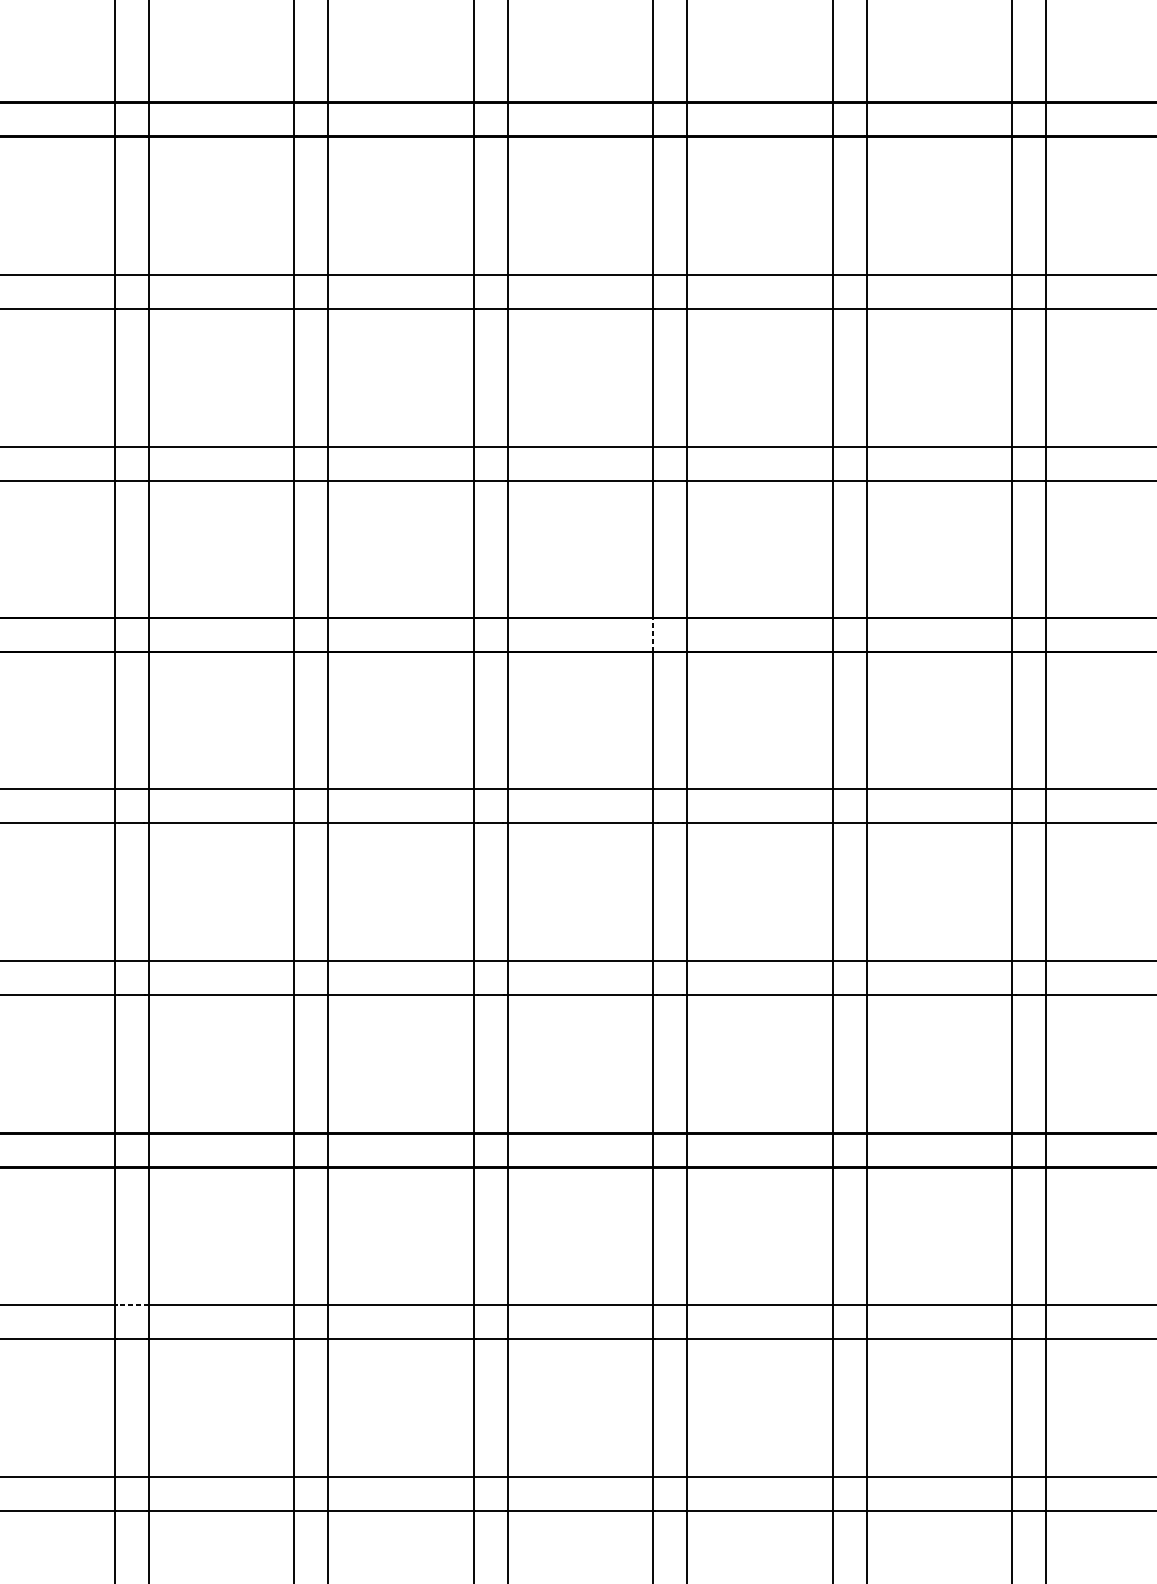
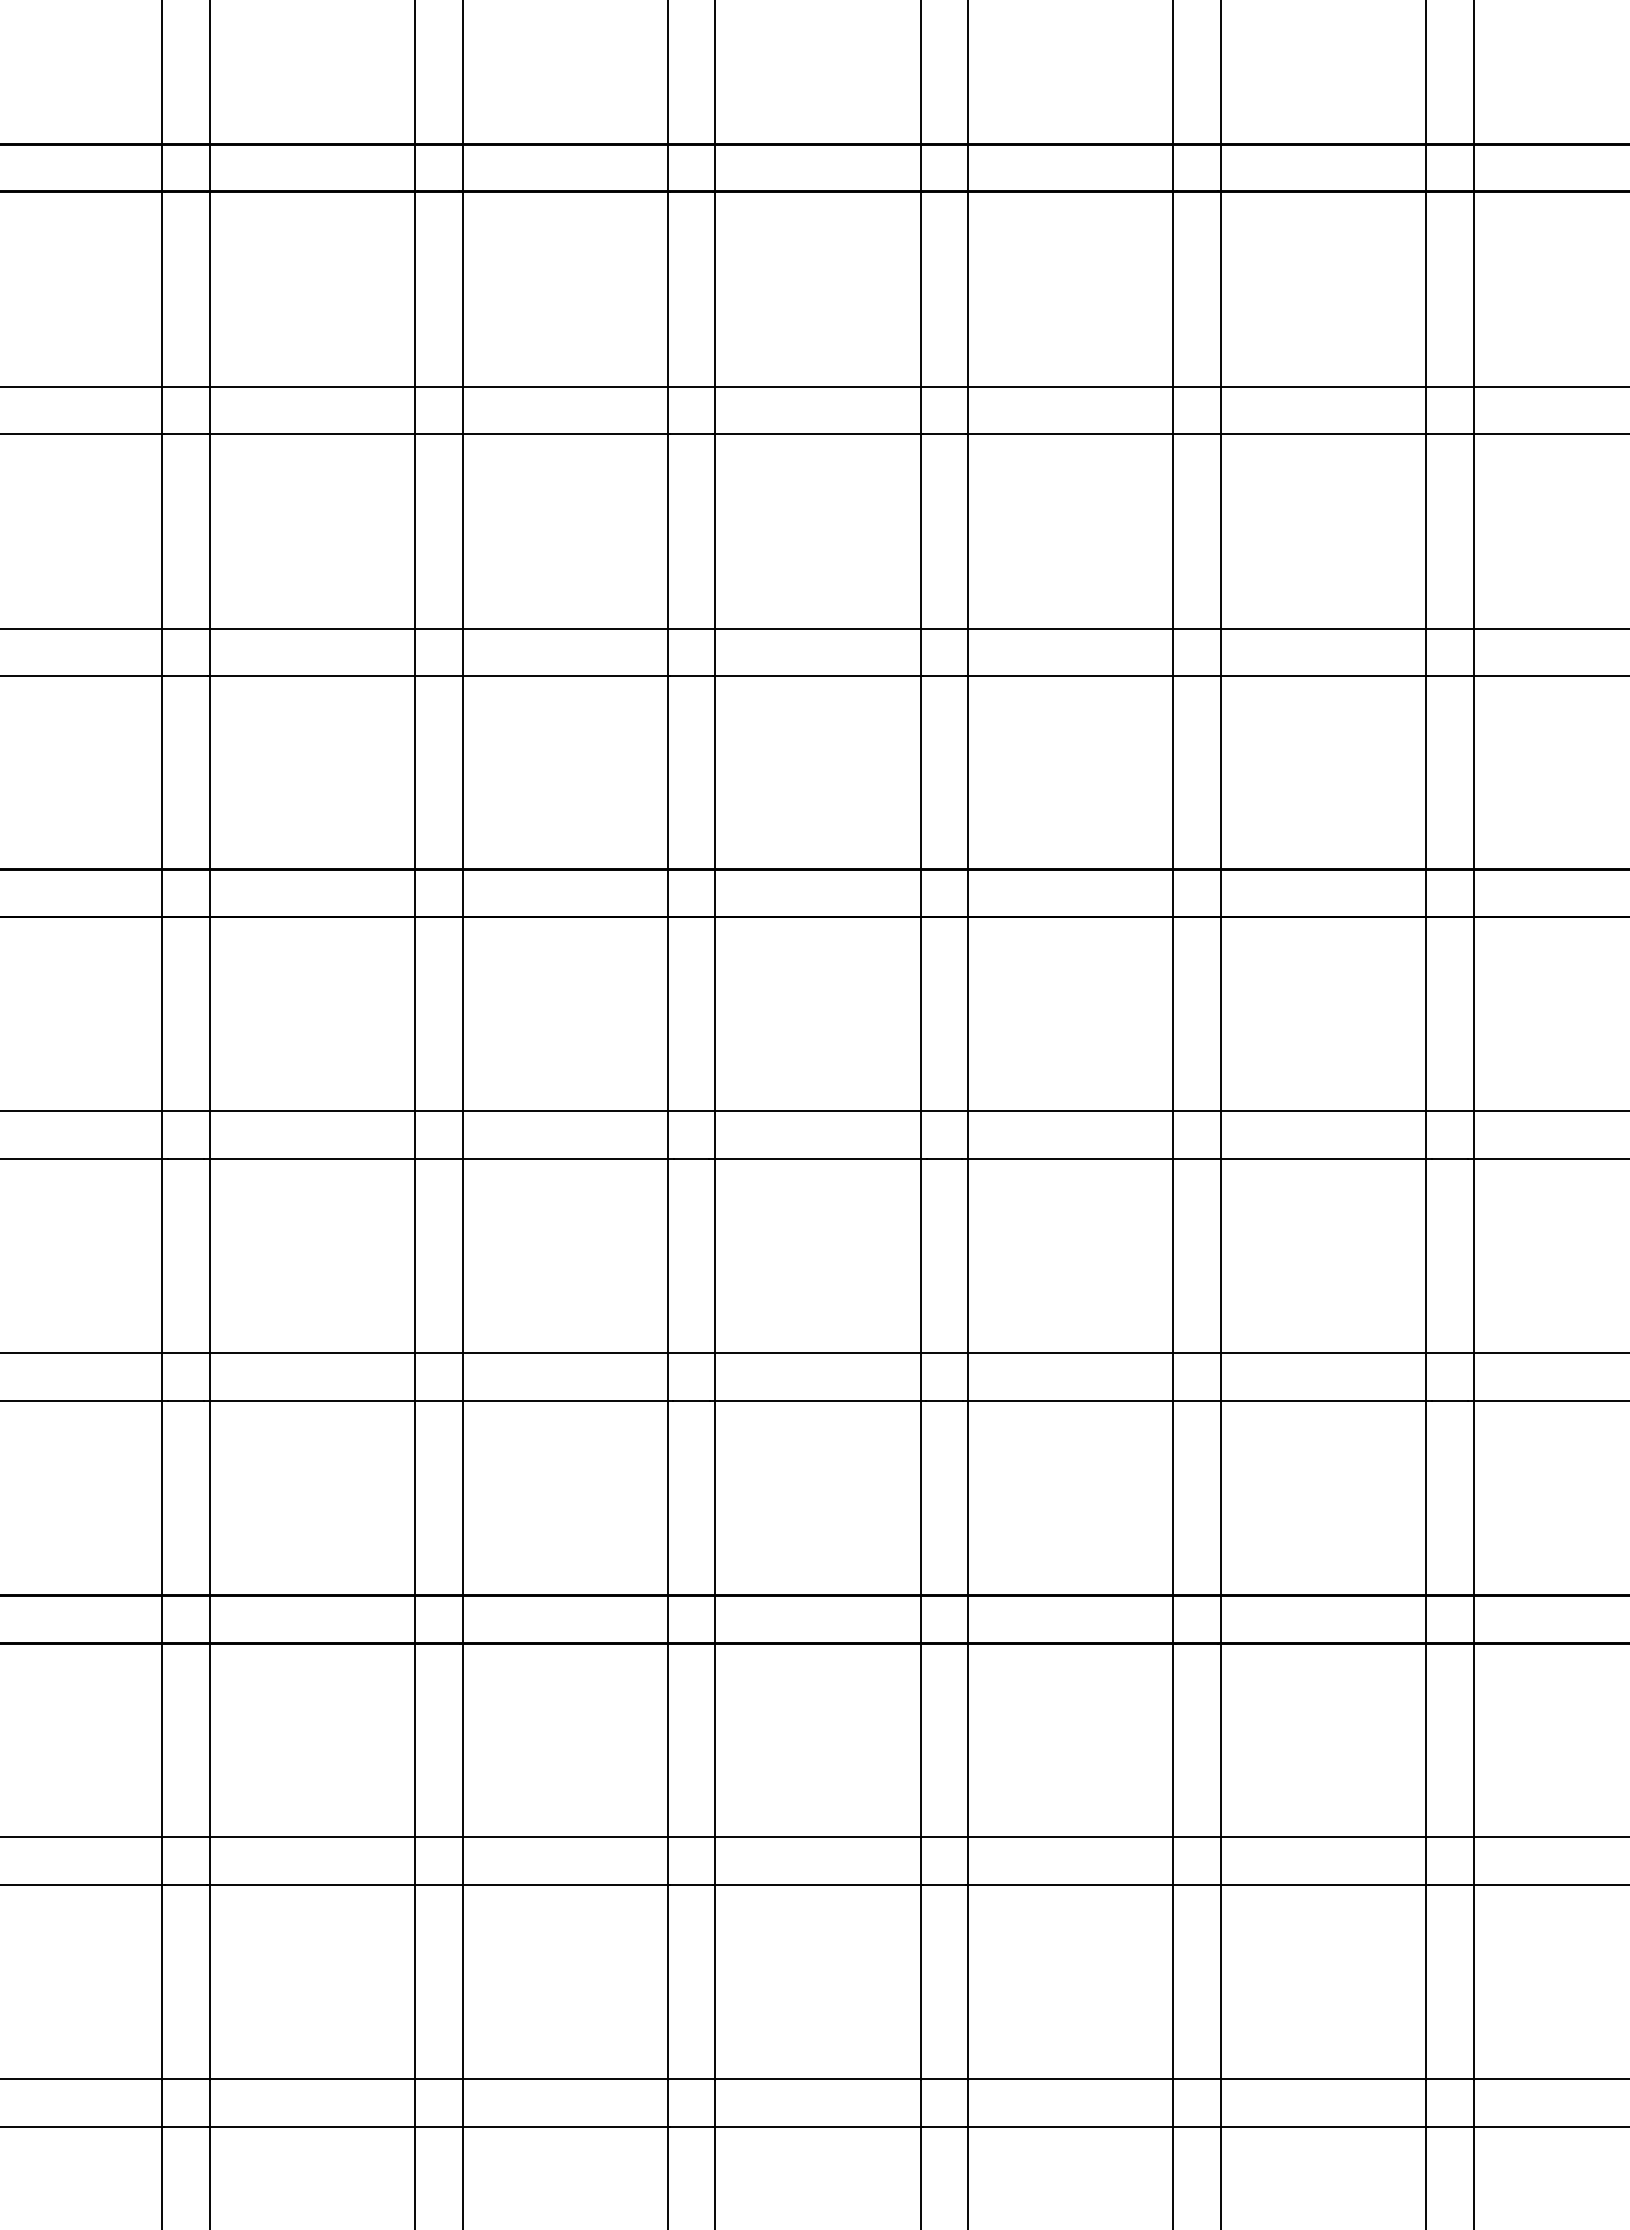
line: (653, 634) -> (920, 892), dashed -> solid
line: (132, 1305) -> (186, 1837), dashed -> solid

